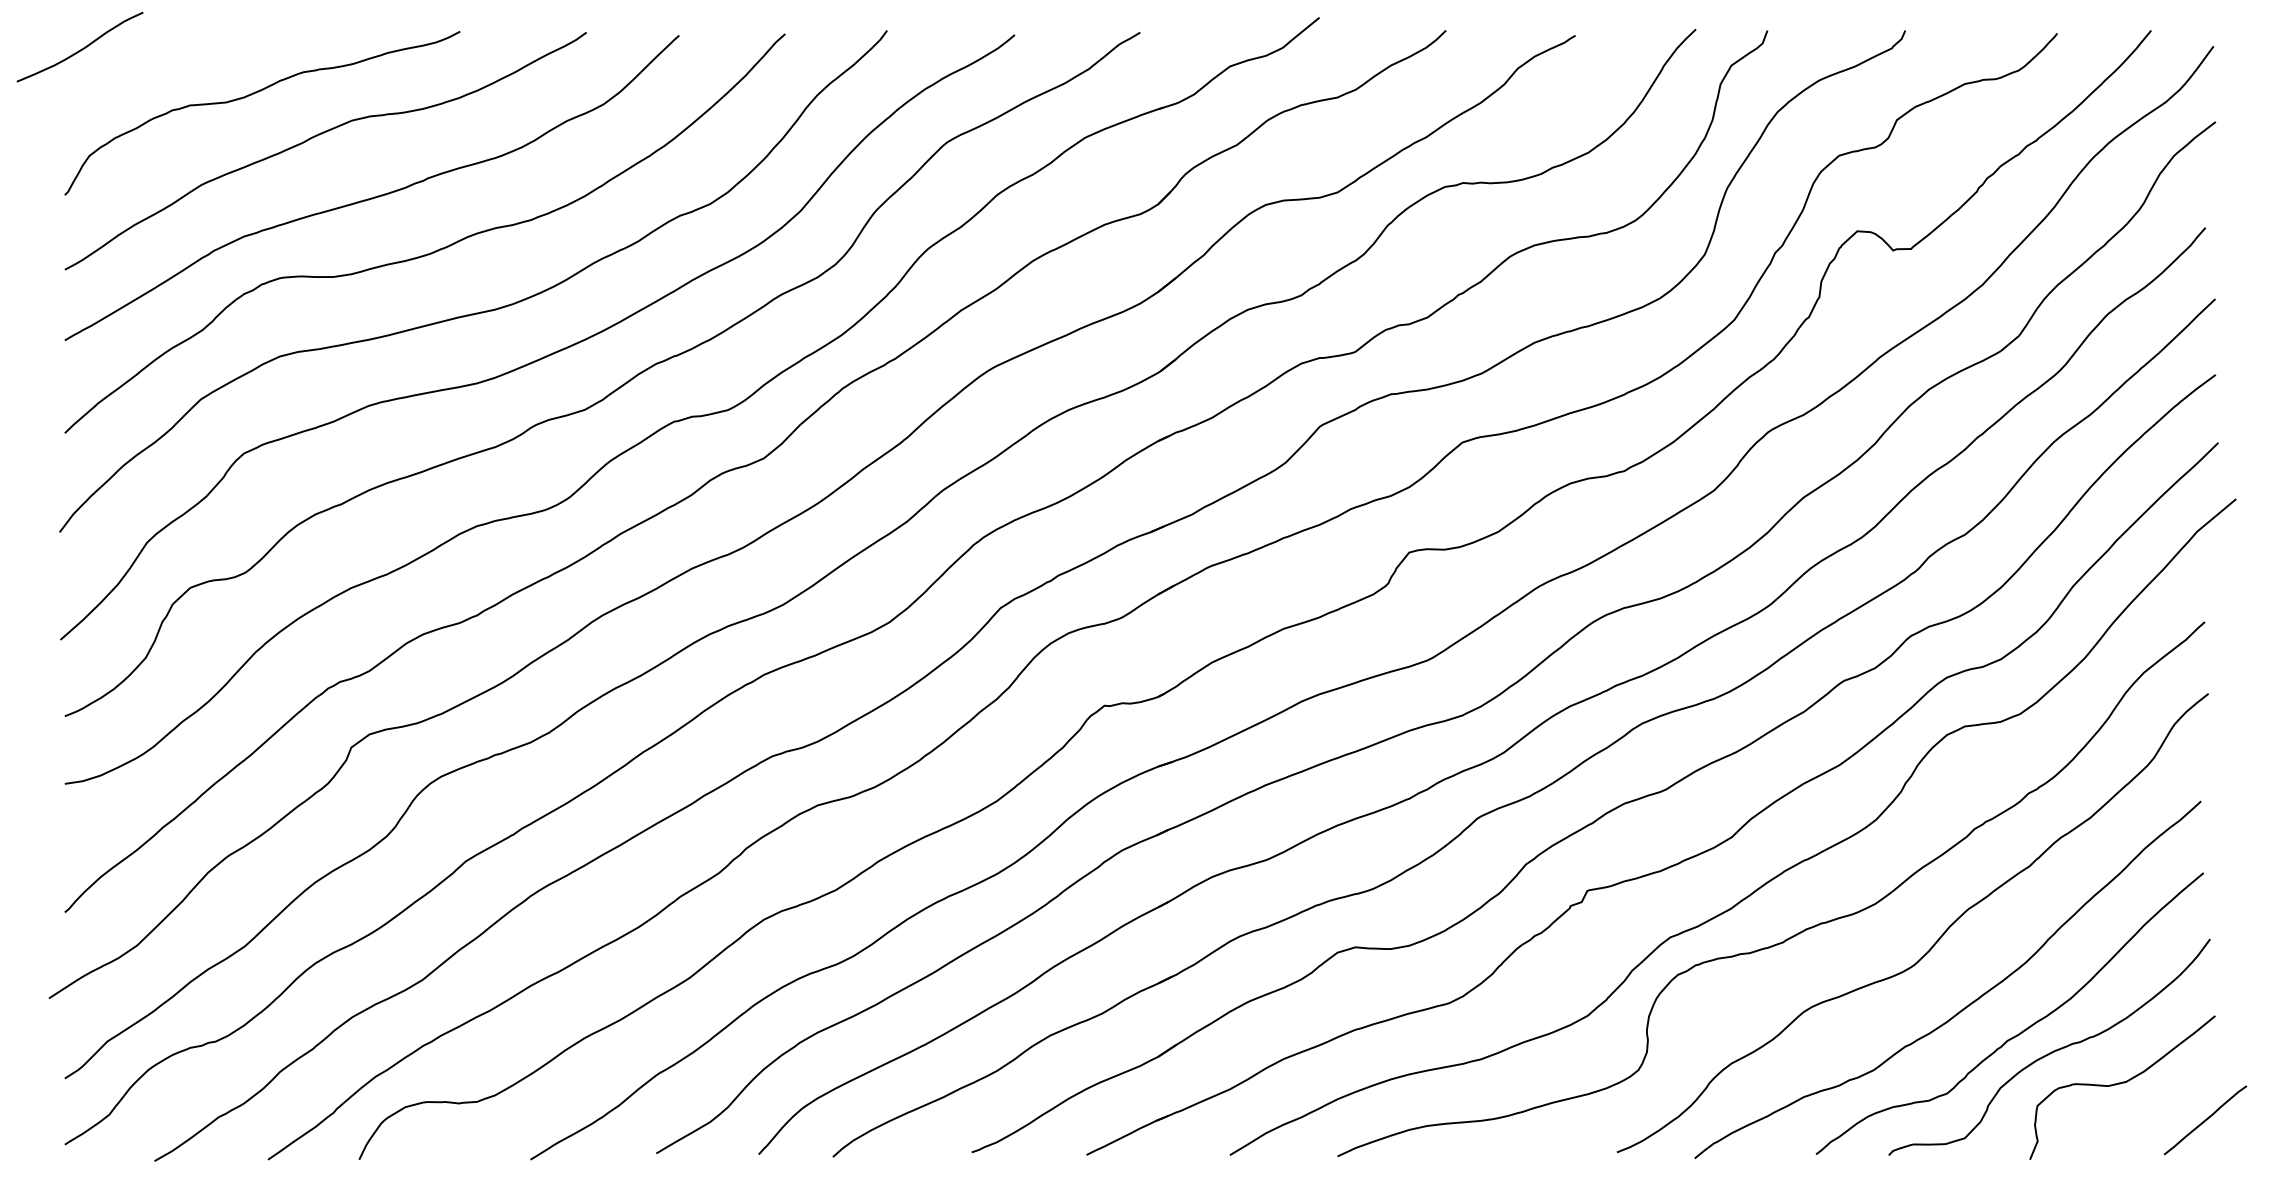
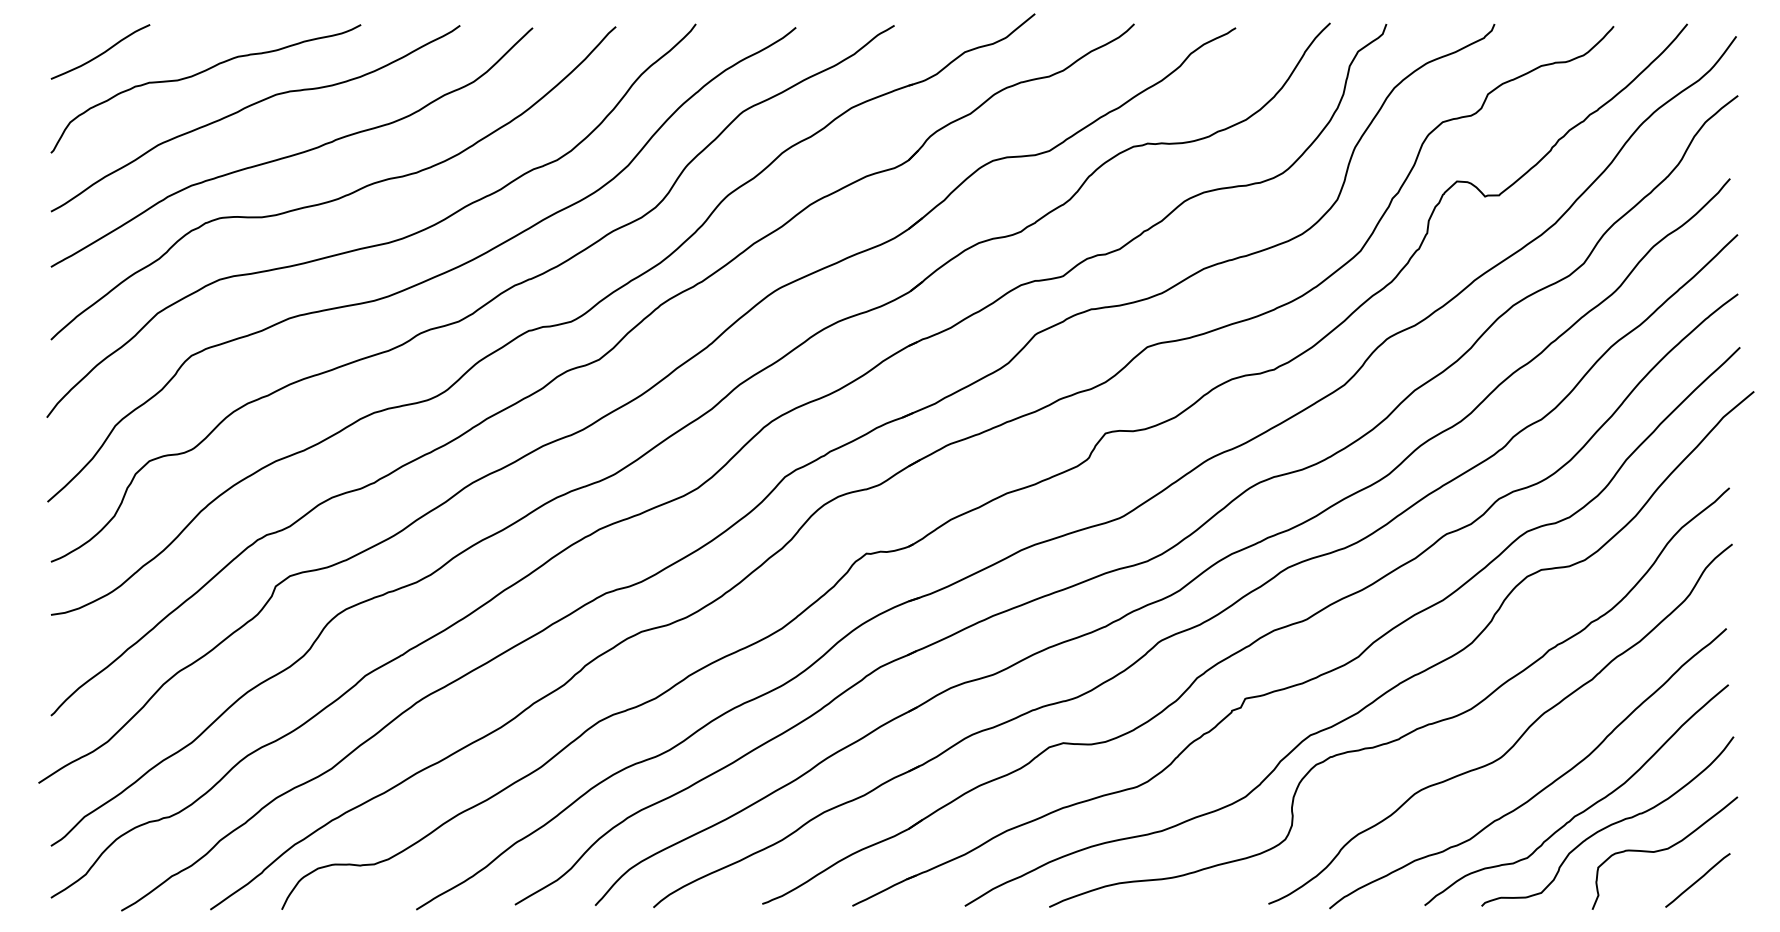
curve: (81, 48) -> (101, 53), moved
line: (2205, 1120) -> (1697, 880), moved

